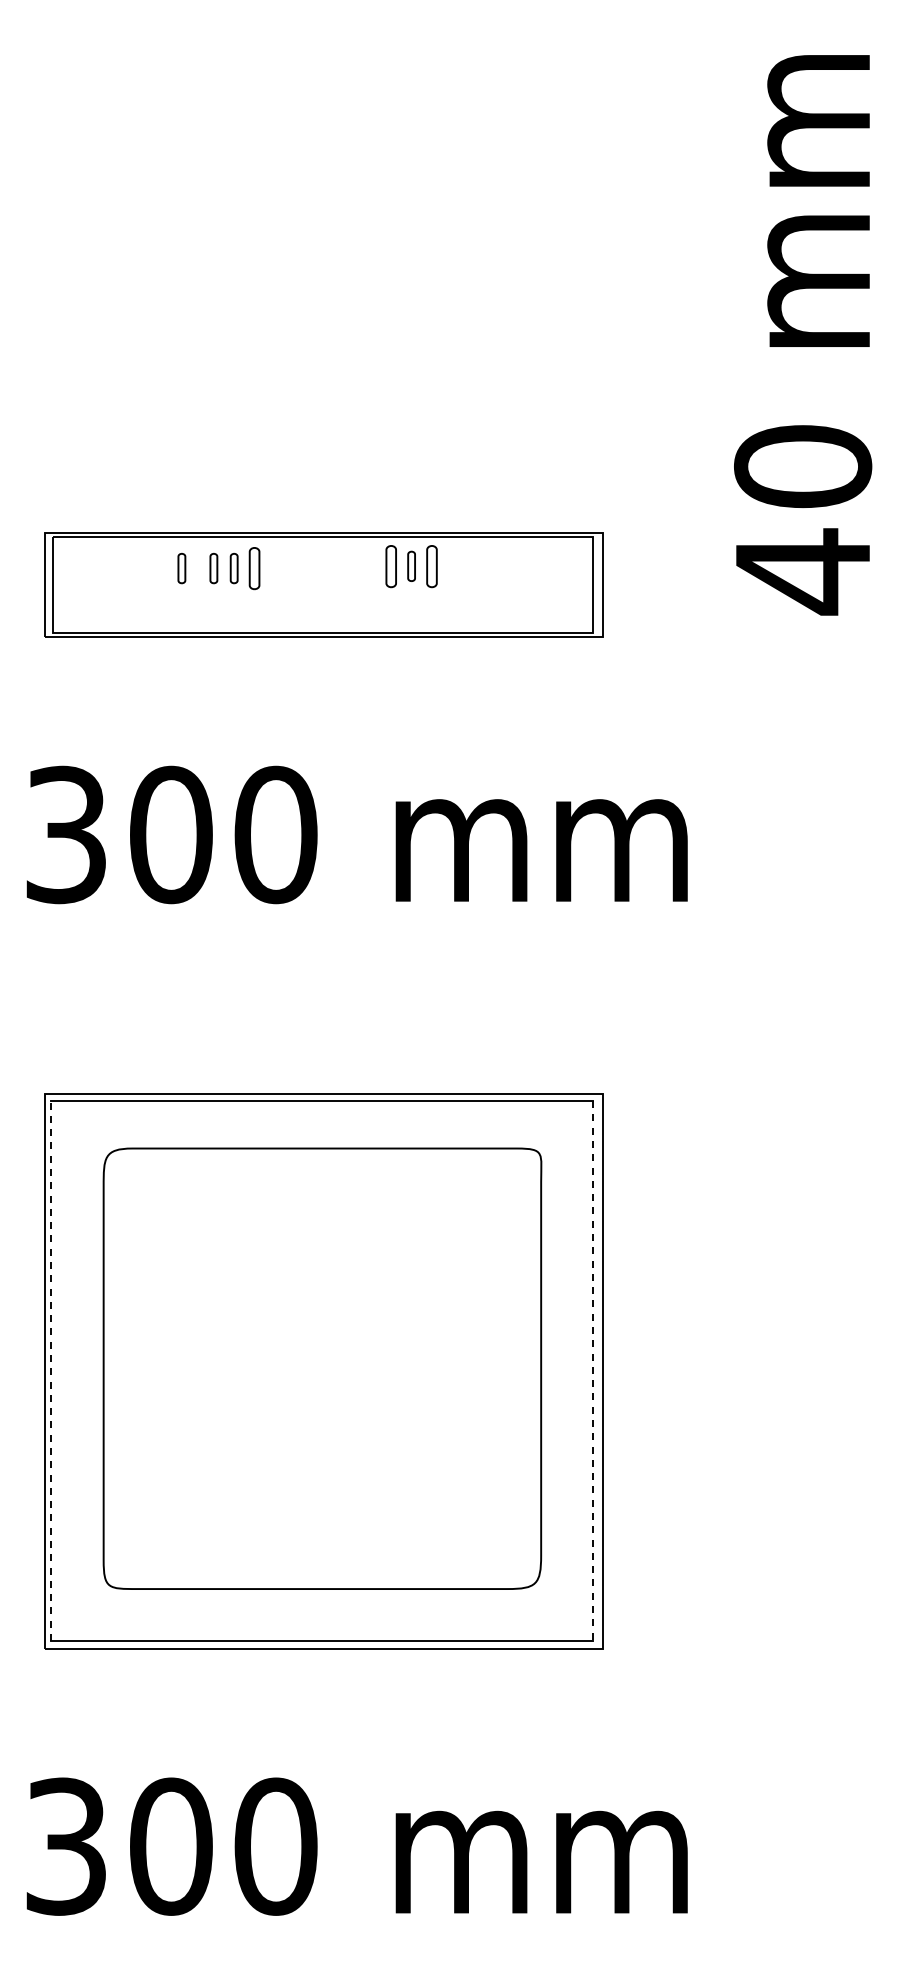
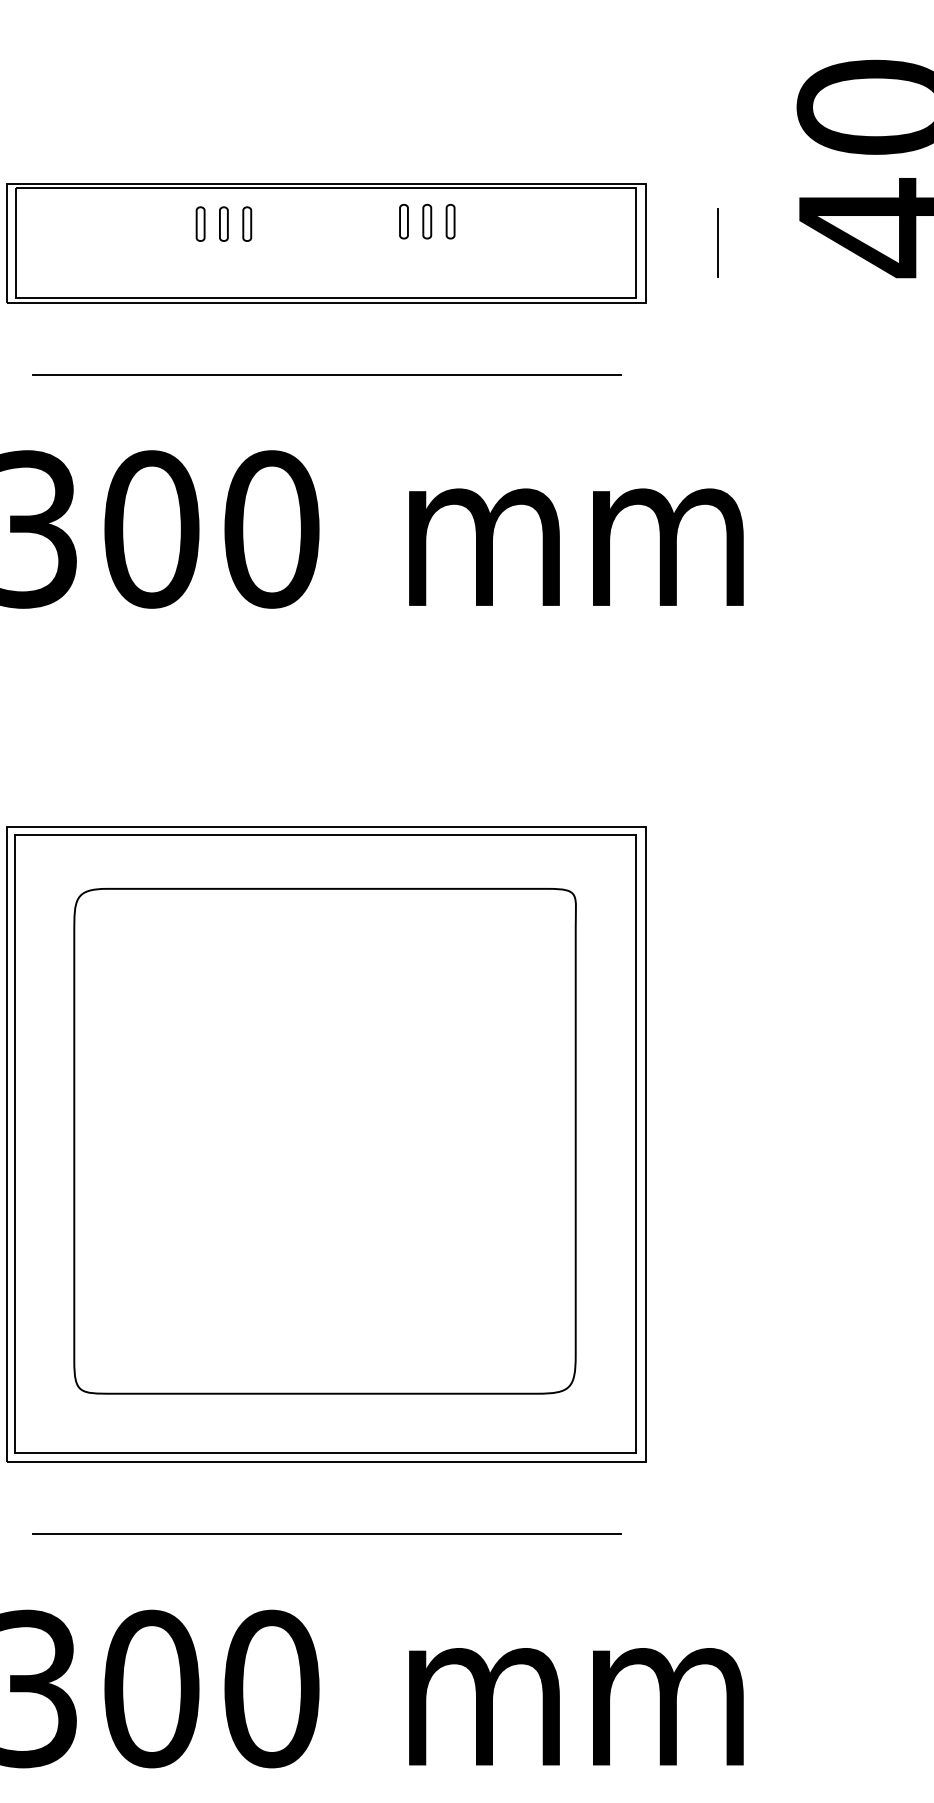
part: (391, 565) -> (404, 220), size x0.71
part: (431, 565) -> (450, 220), size x0.71
part: (181, 568) -> (163, 224), removed
part: (254, 568) -> (247, 224), size x0.71
line: (665, 584) -> (718, 242), added
line: (323, 699) -> (326, 374), added
line: (51, 1371) -> (14, 1144), dashed -> solid
line: (593, 1371) -> (635, 1144), dashed -> solid
line: (323, 1711) -> (326, 1534), added

